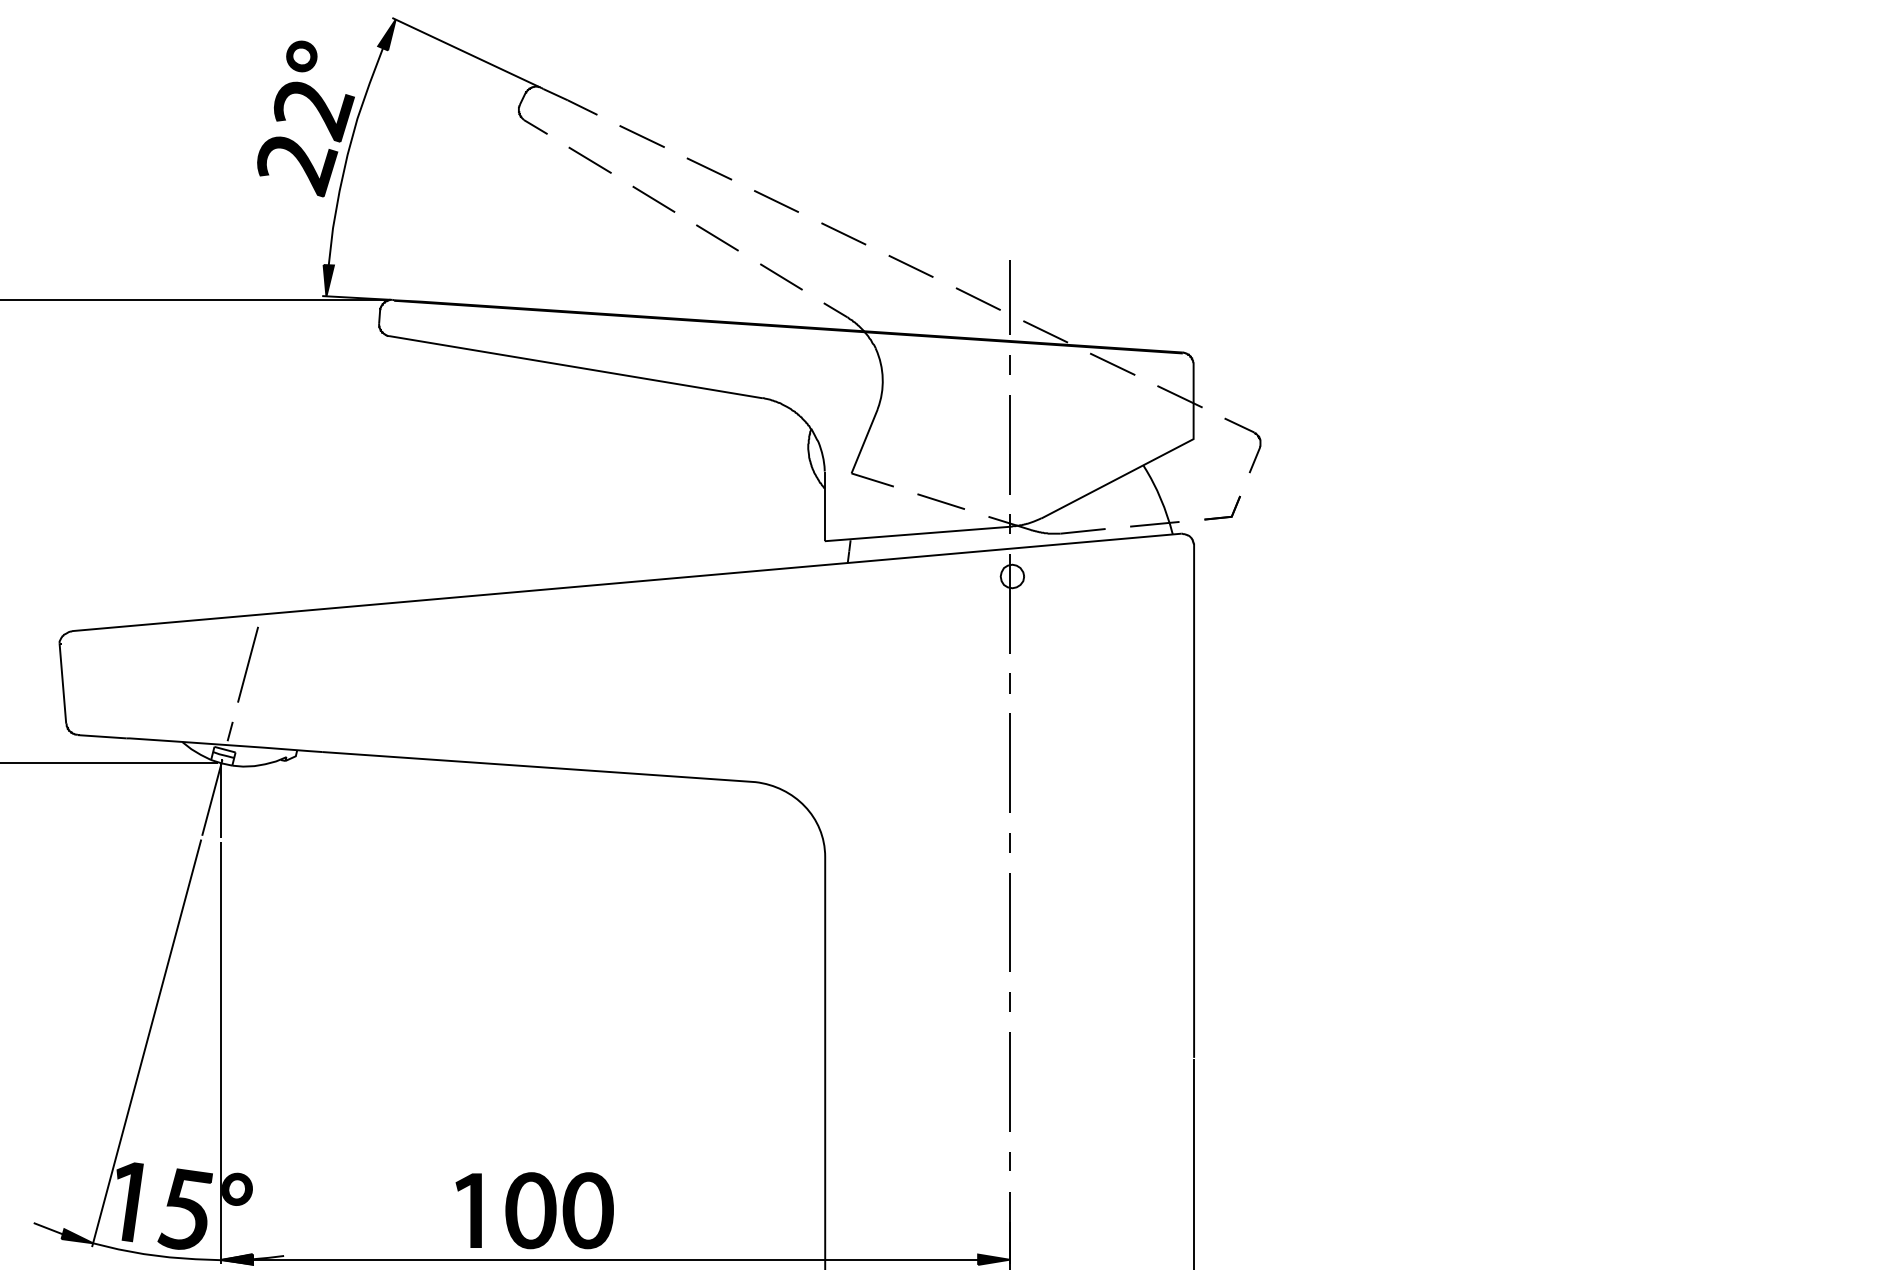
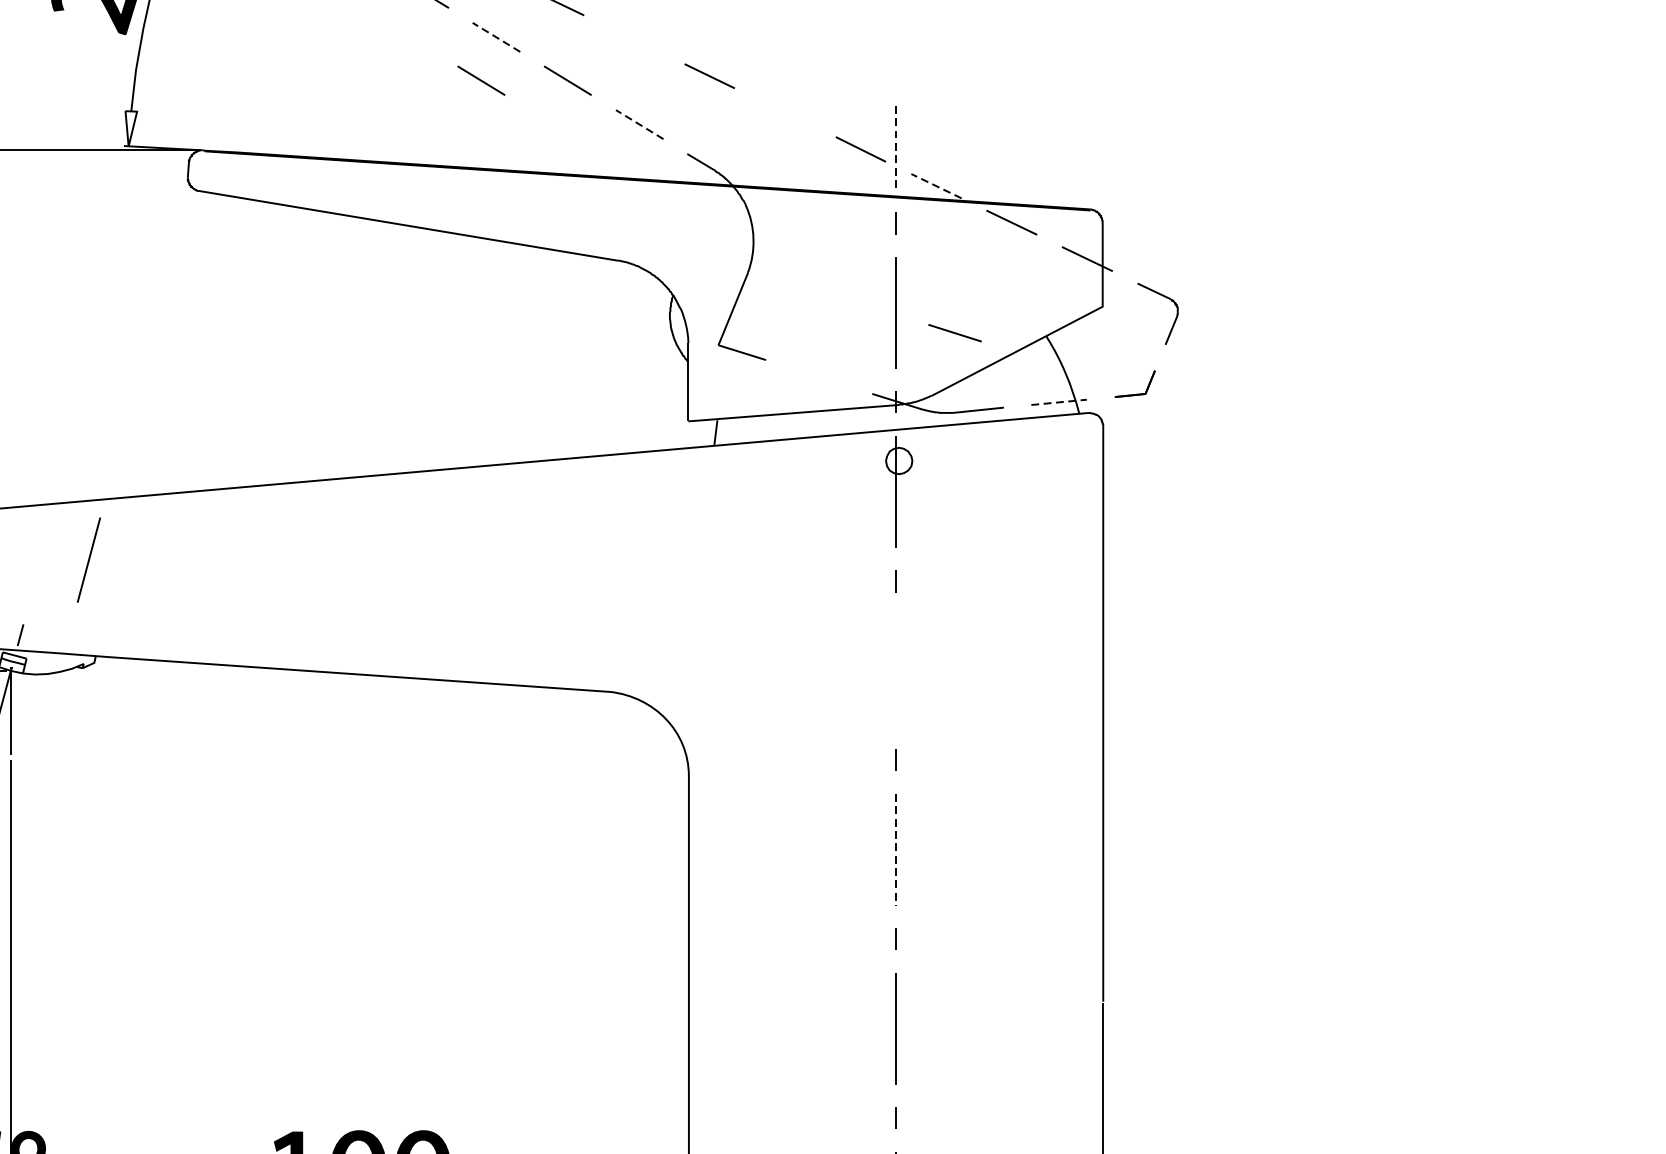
line: (653, 199) -> (496, 37), solid -> dashed
line: (776, 201) -> (634, 39), removed
line: (640, 237) -> (481, 80), added
line: (910, 266) -> (784, 112), removed
line: (781, 277) -> (639, 125), solid -> dashed
fill: (328, 280) -> (131, 128), removed
line: (1009, 298) -> (895, 148), solid -> dashed
line: (1045, 331) -> (936, 185), solid -> dashed
line: (940, 501) -> (954, 332), moved
line: (1154, 524) -> (1058, 402), solid -> dashed
line: (247, 664) -> (88, 559), moved
line: (1009, 762) -> (895, 669), removed
line: (1009, 922) -> (895, 849), solid -> dashed

